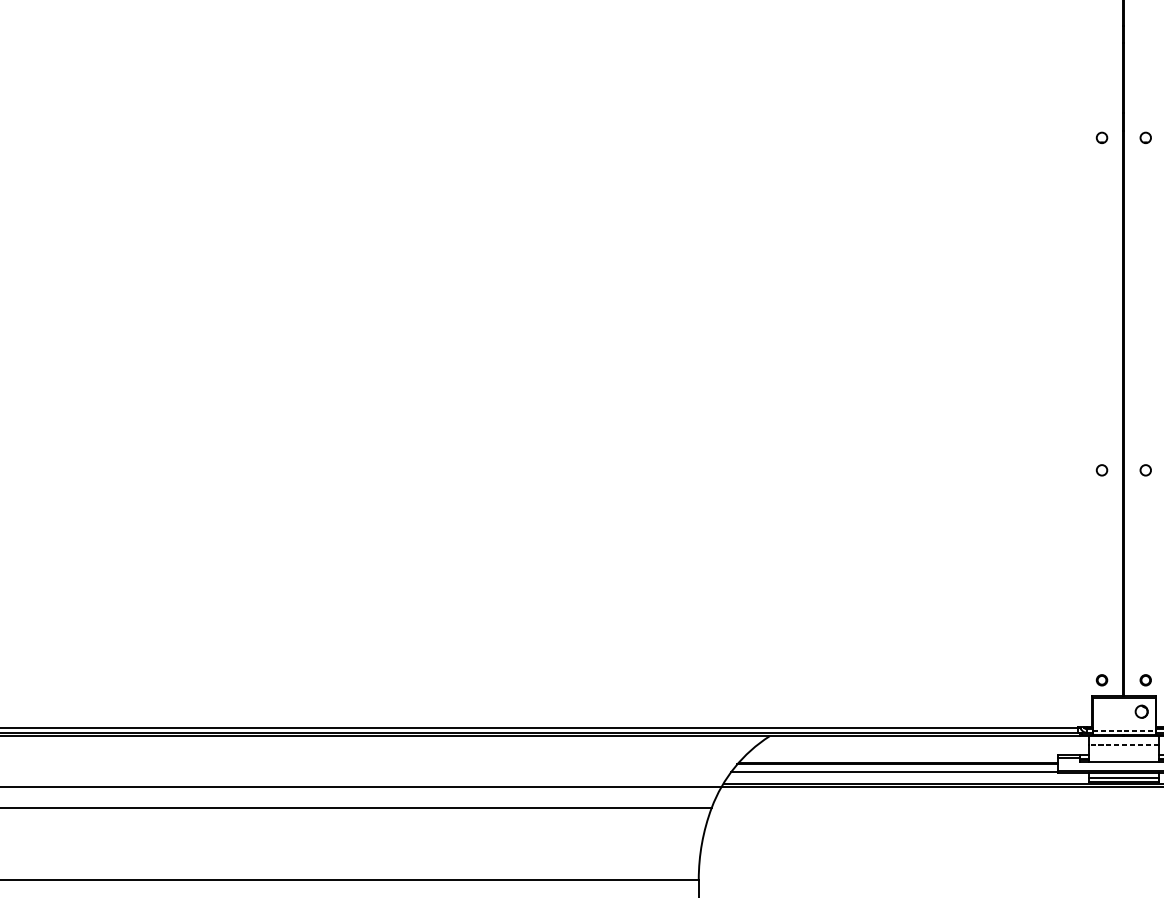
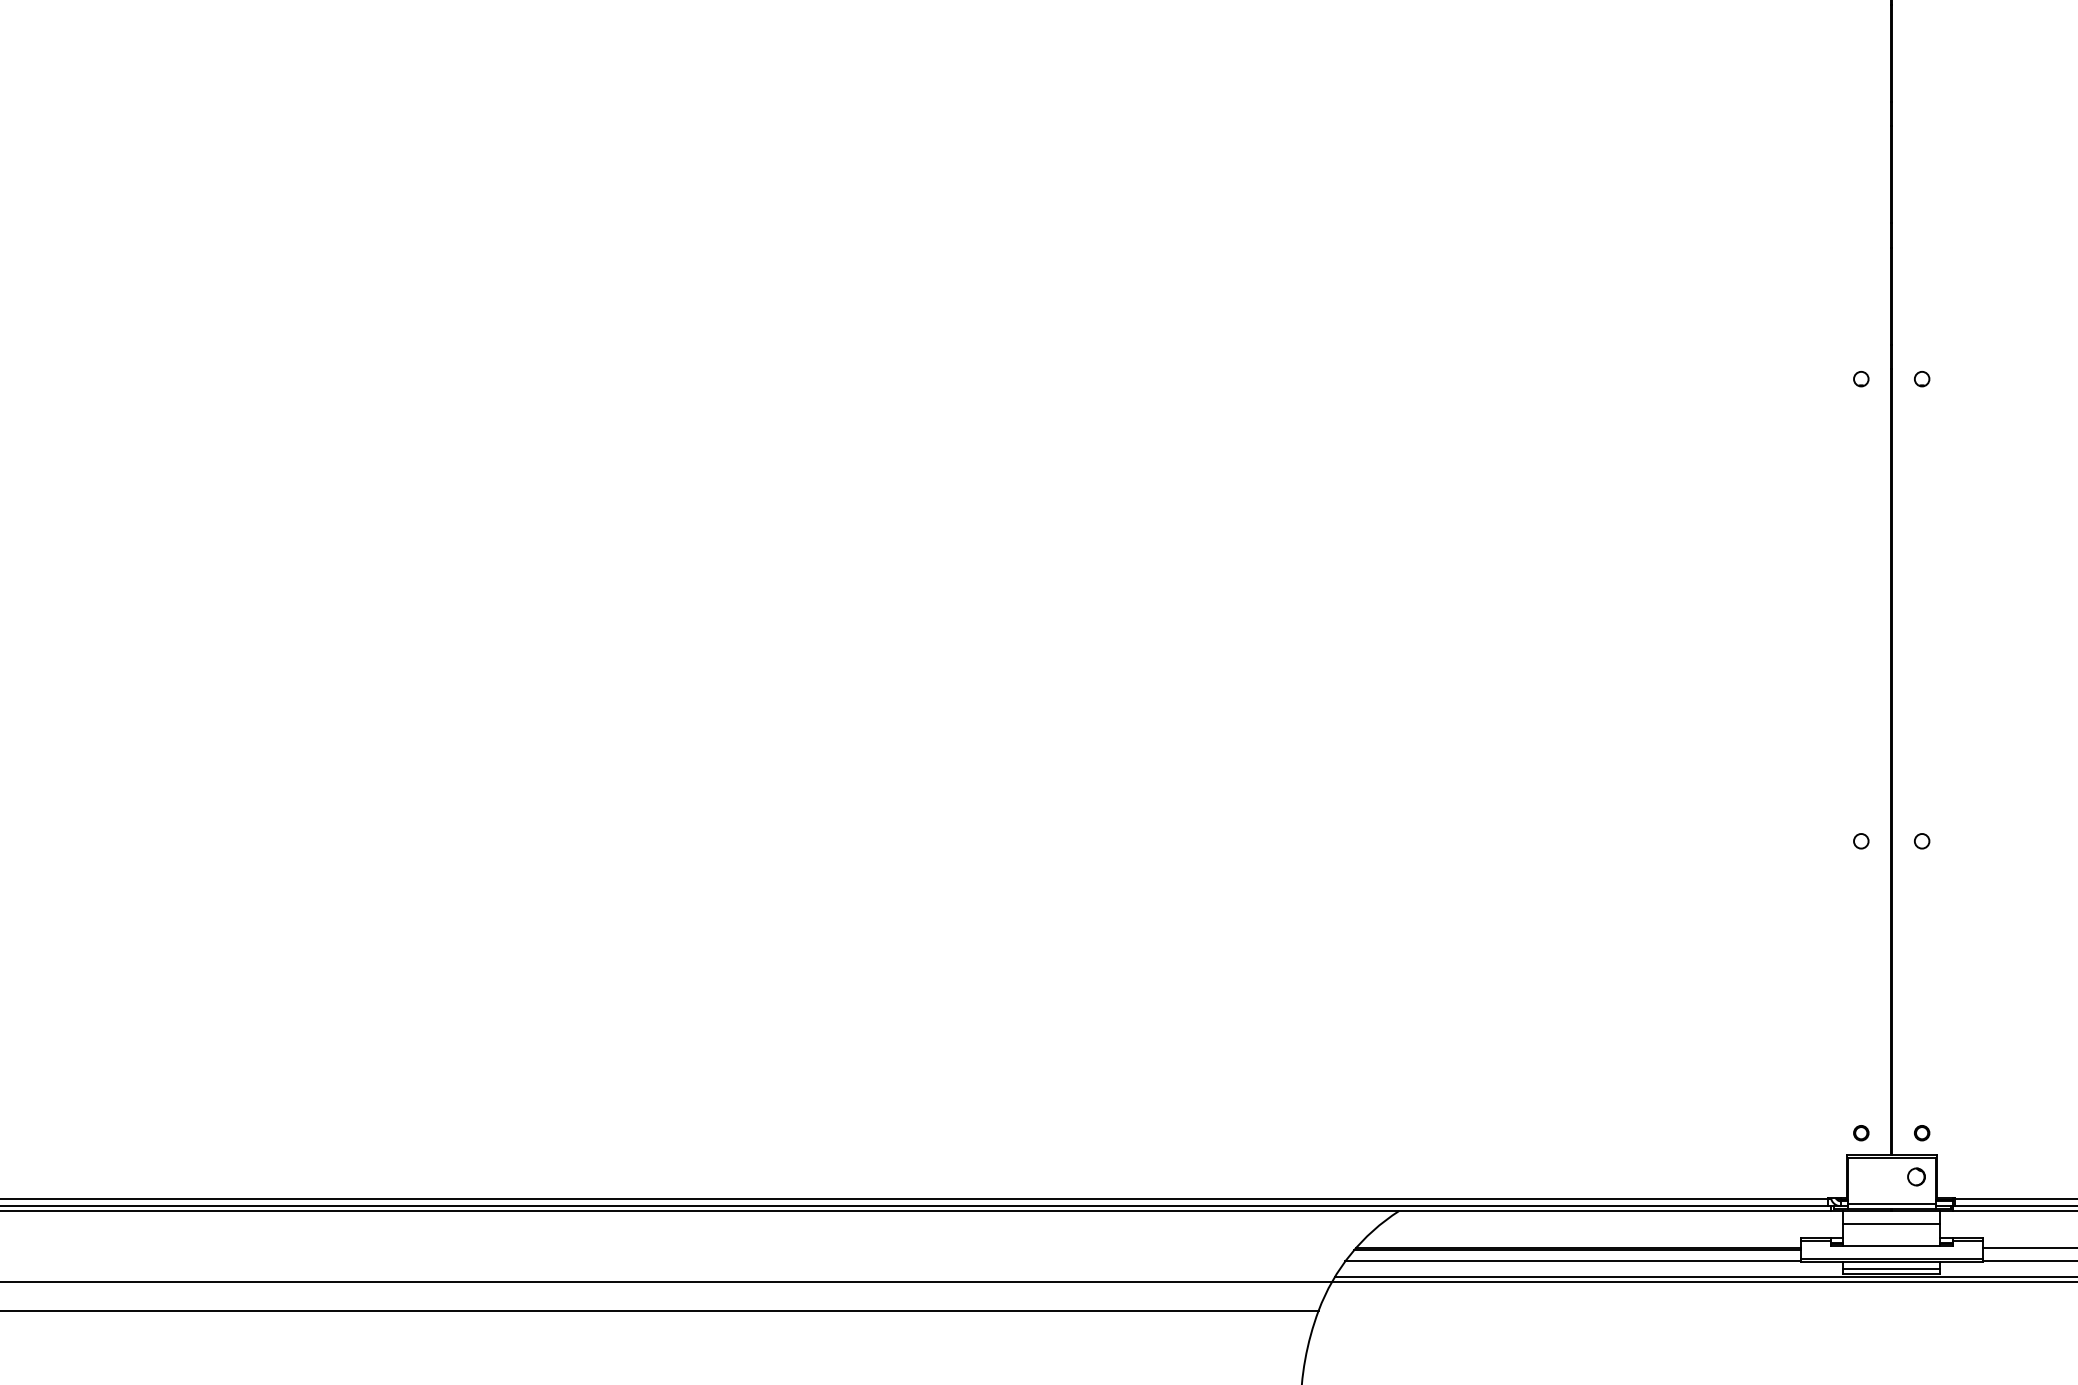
line: (1124, 730) -> (1892, 1203), dashed -> solid
line: (1123, 745) -> (1891, 1223), dashed -> solid

